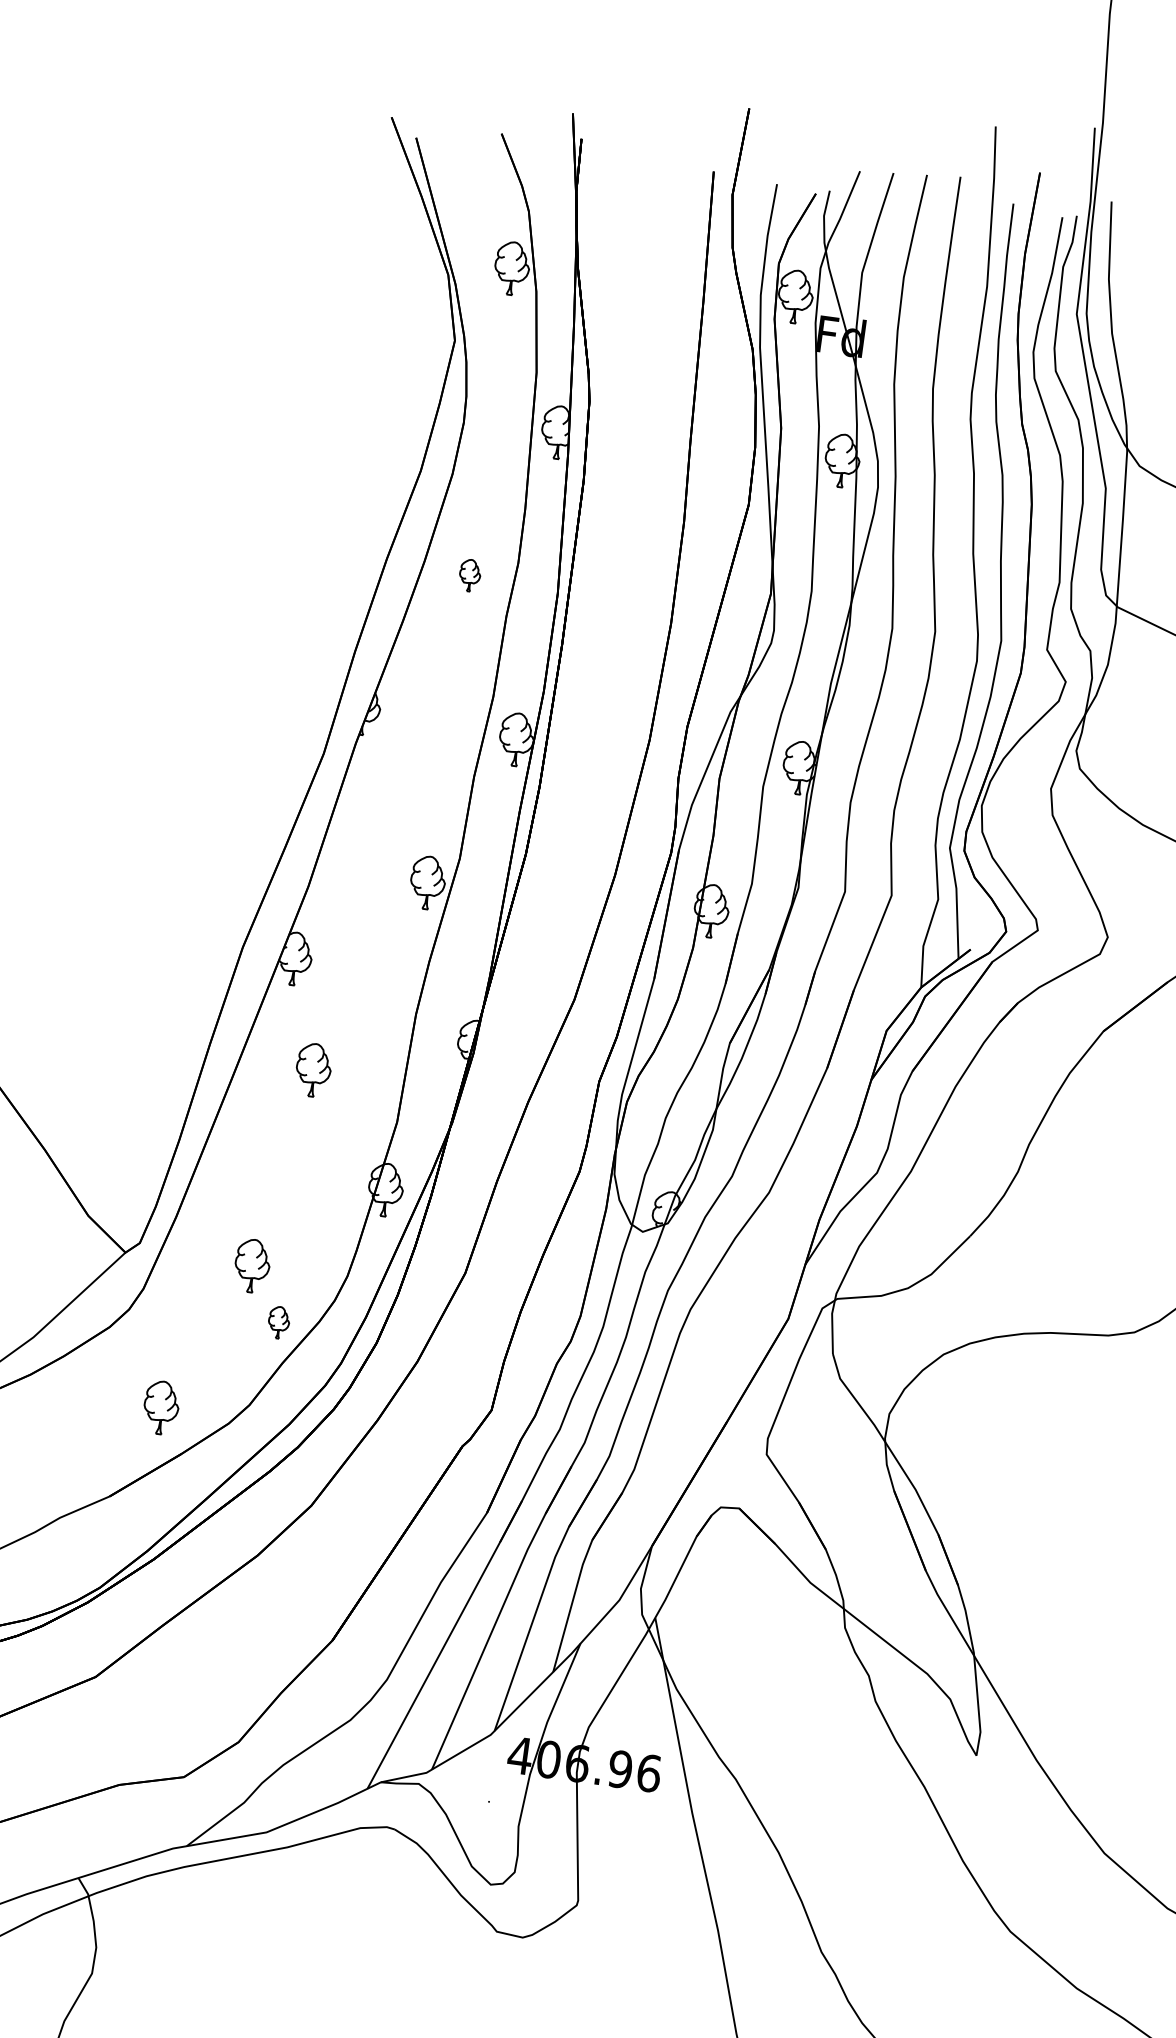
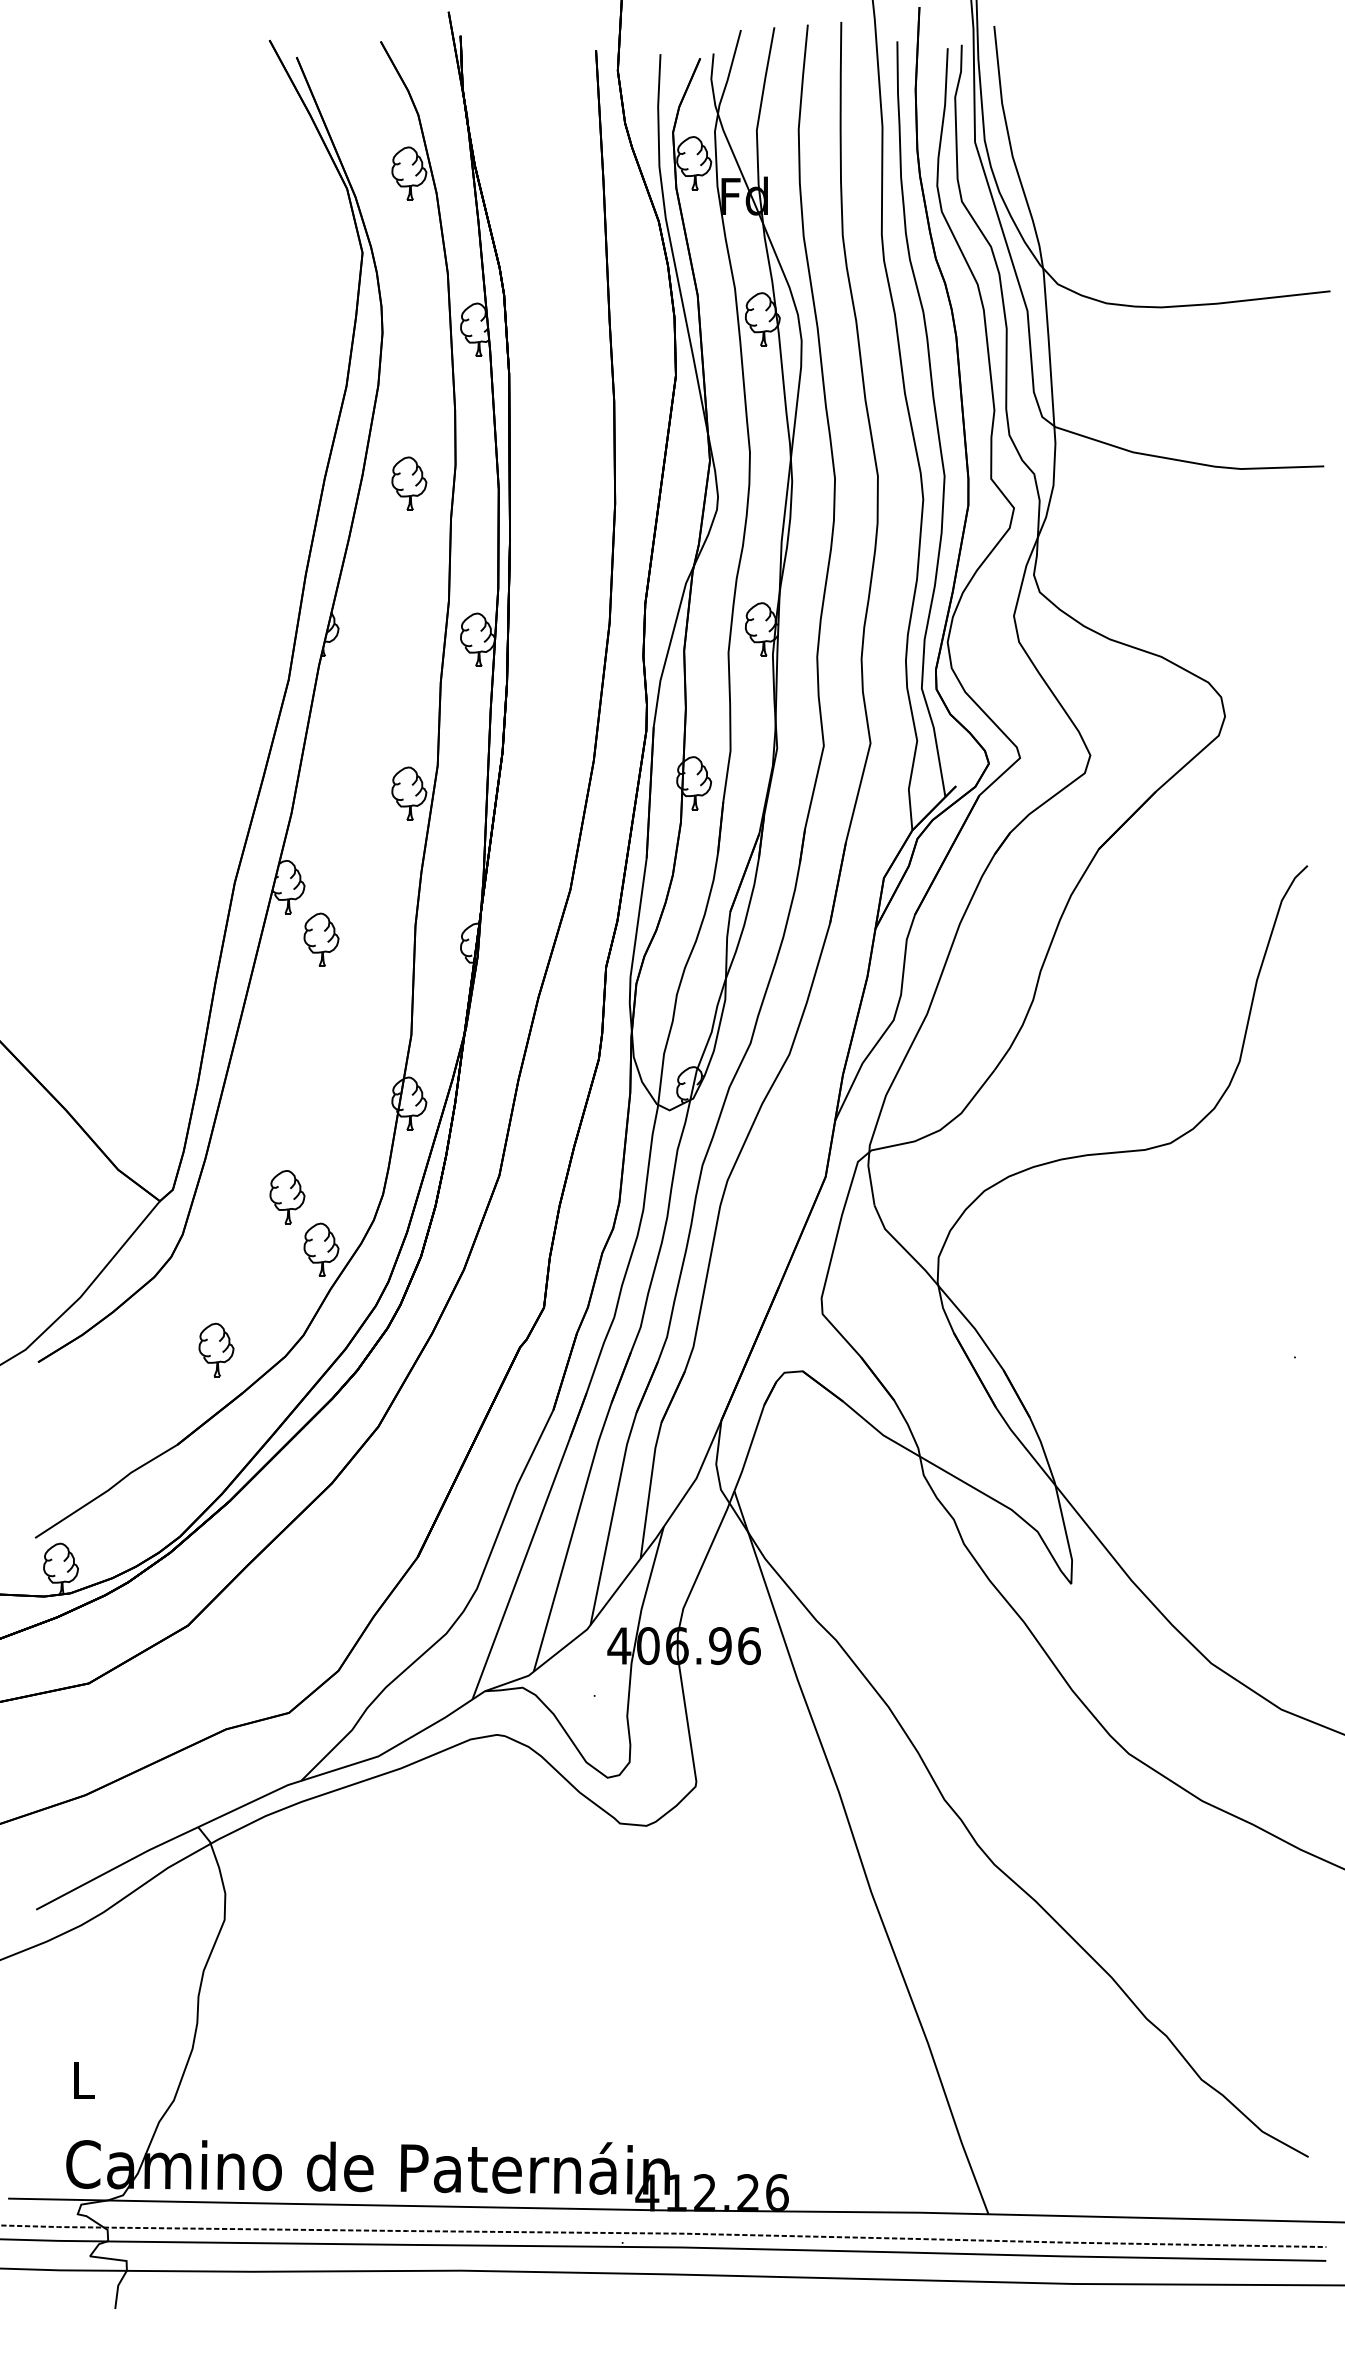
part: (470, 575) -> (409, 483), size x1.67
part: (313, 1069) -> (321, 939), moved
part: (278, 1322) -> (321, 1249), size x1.67

